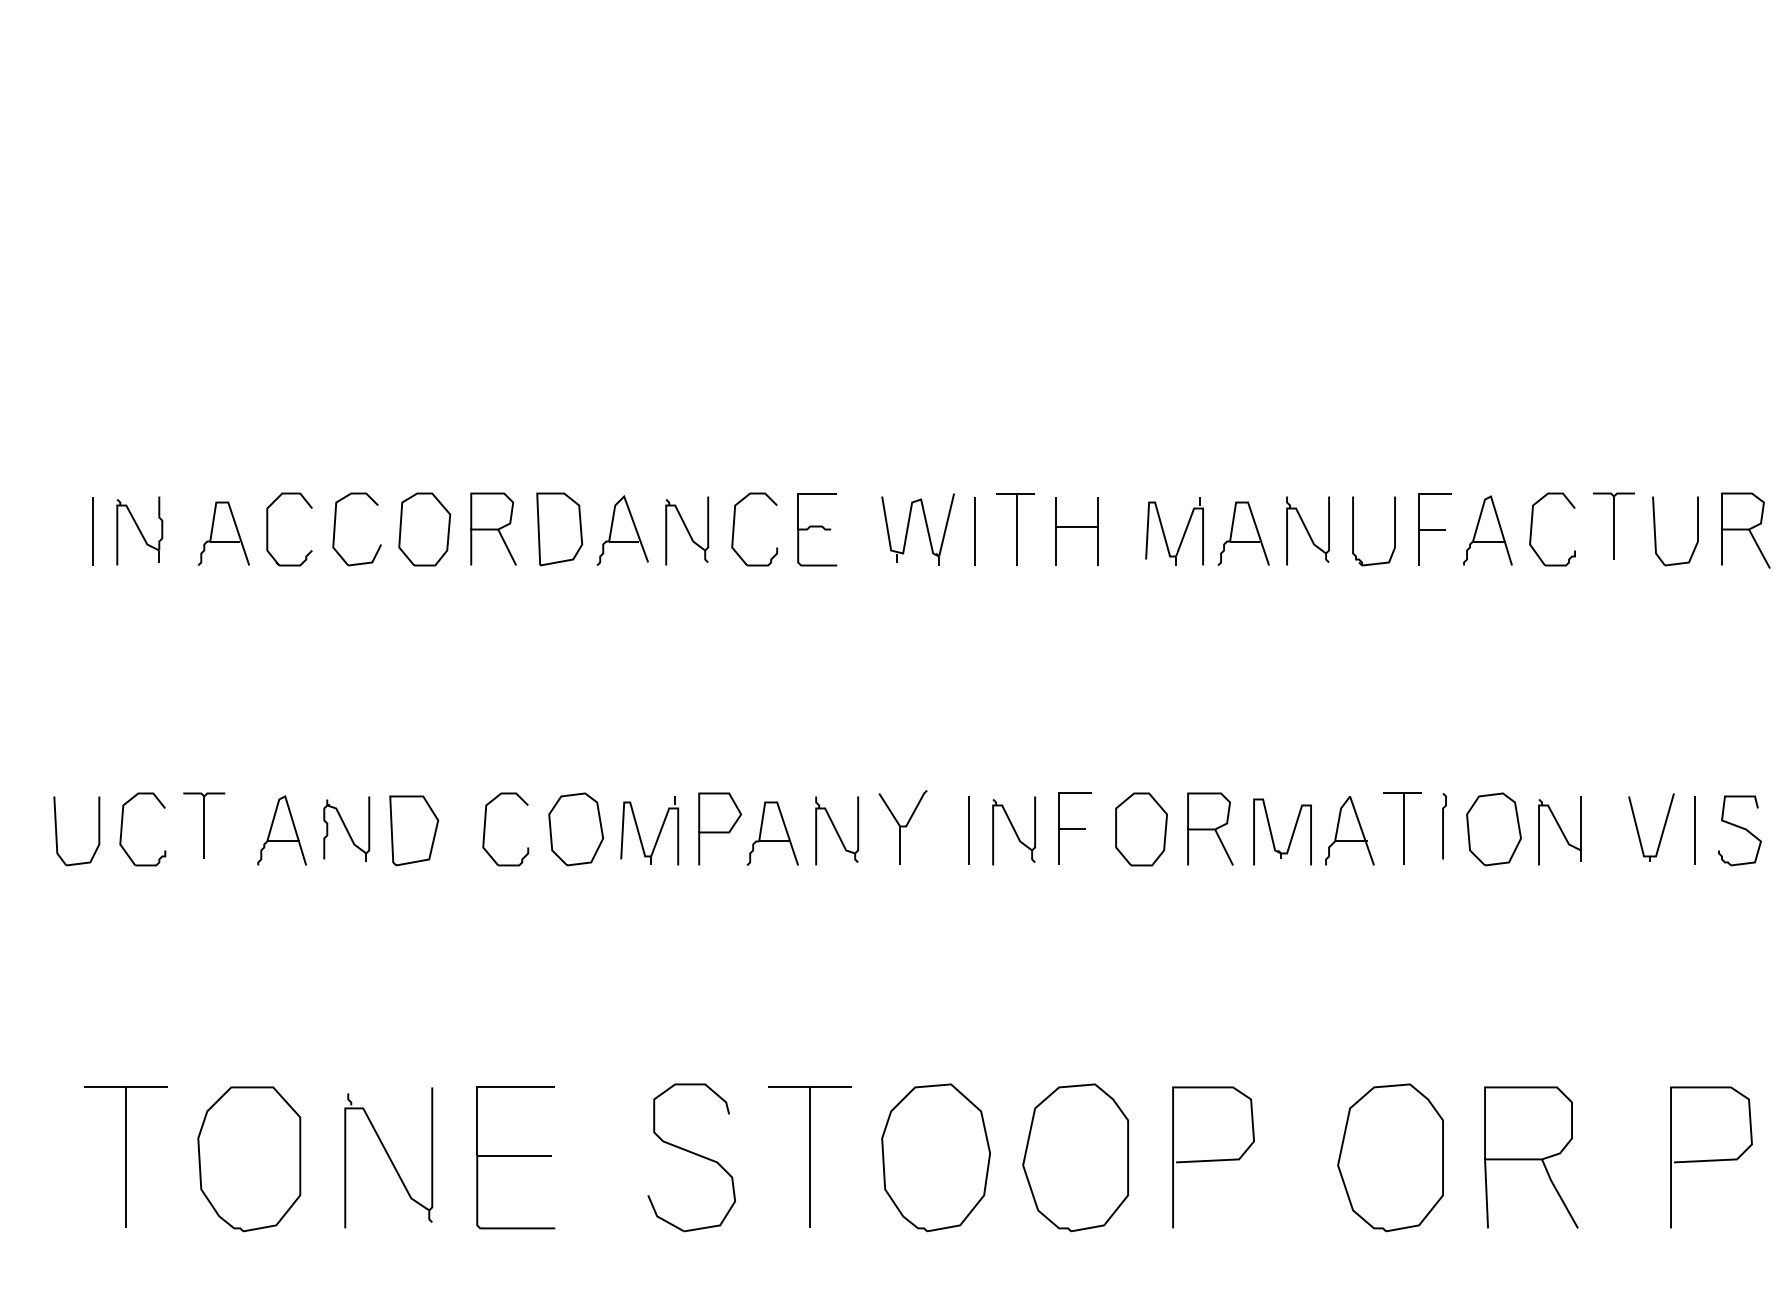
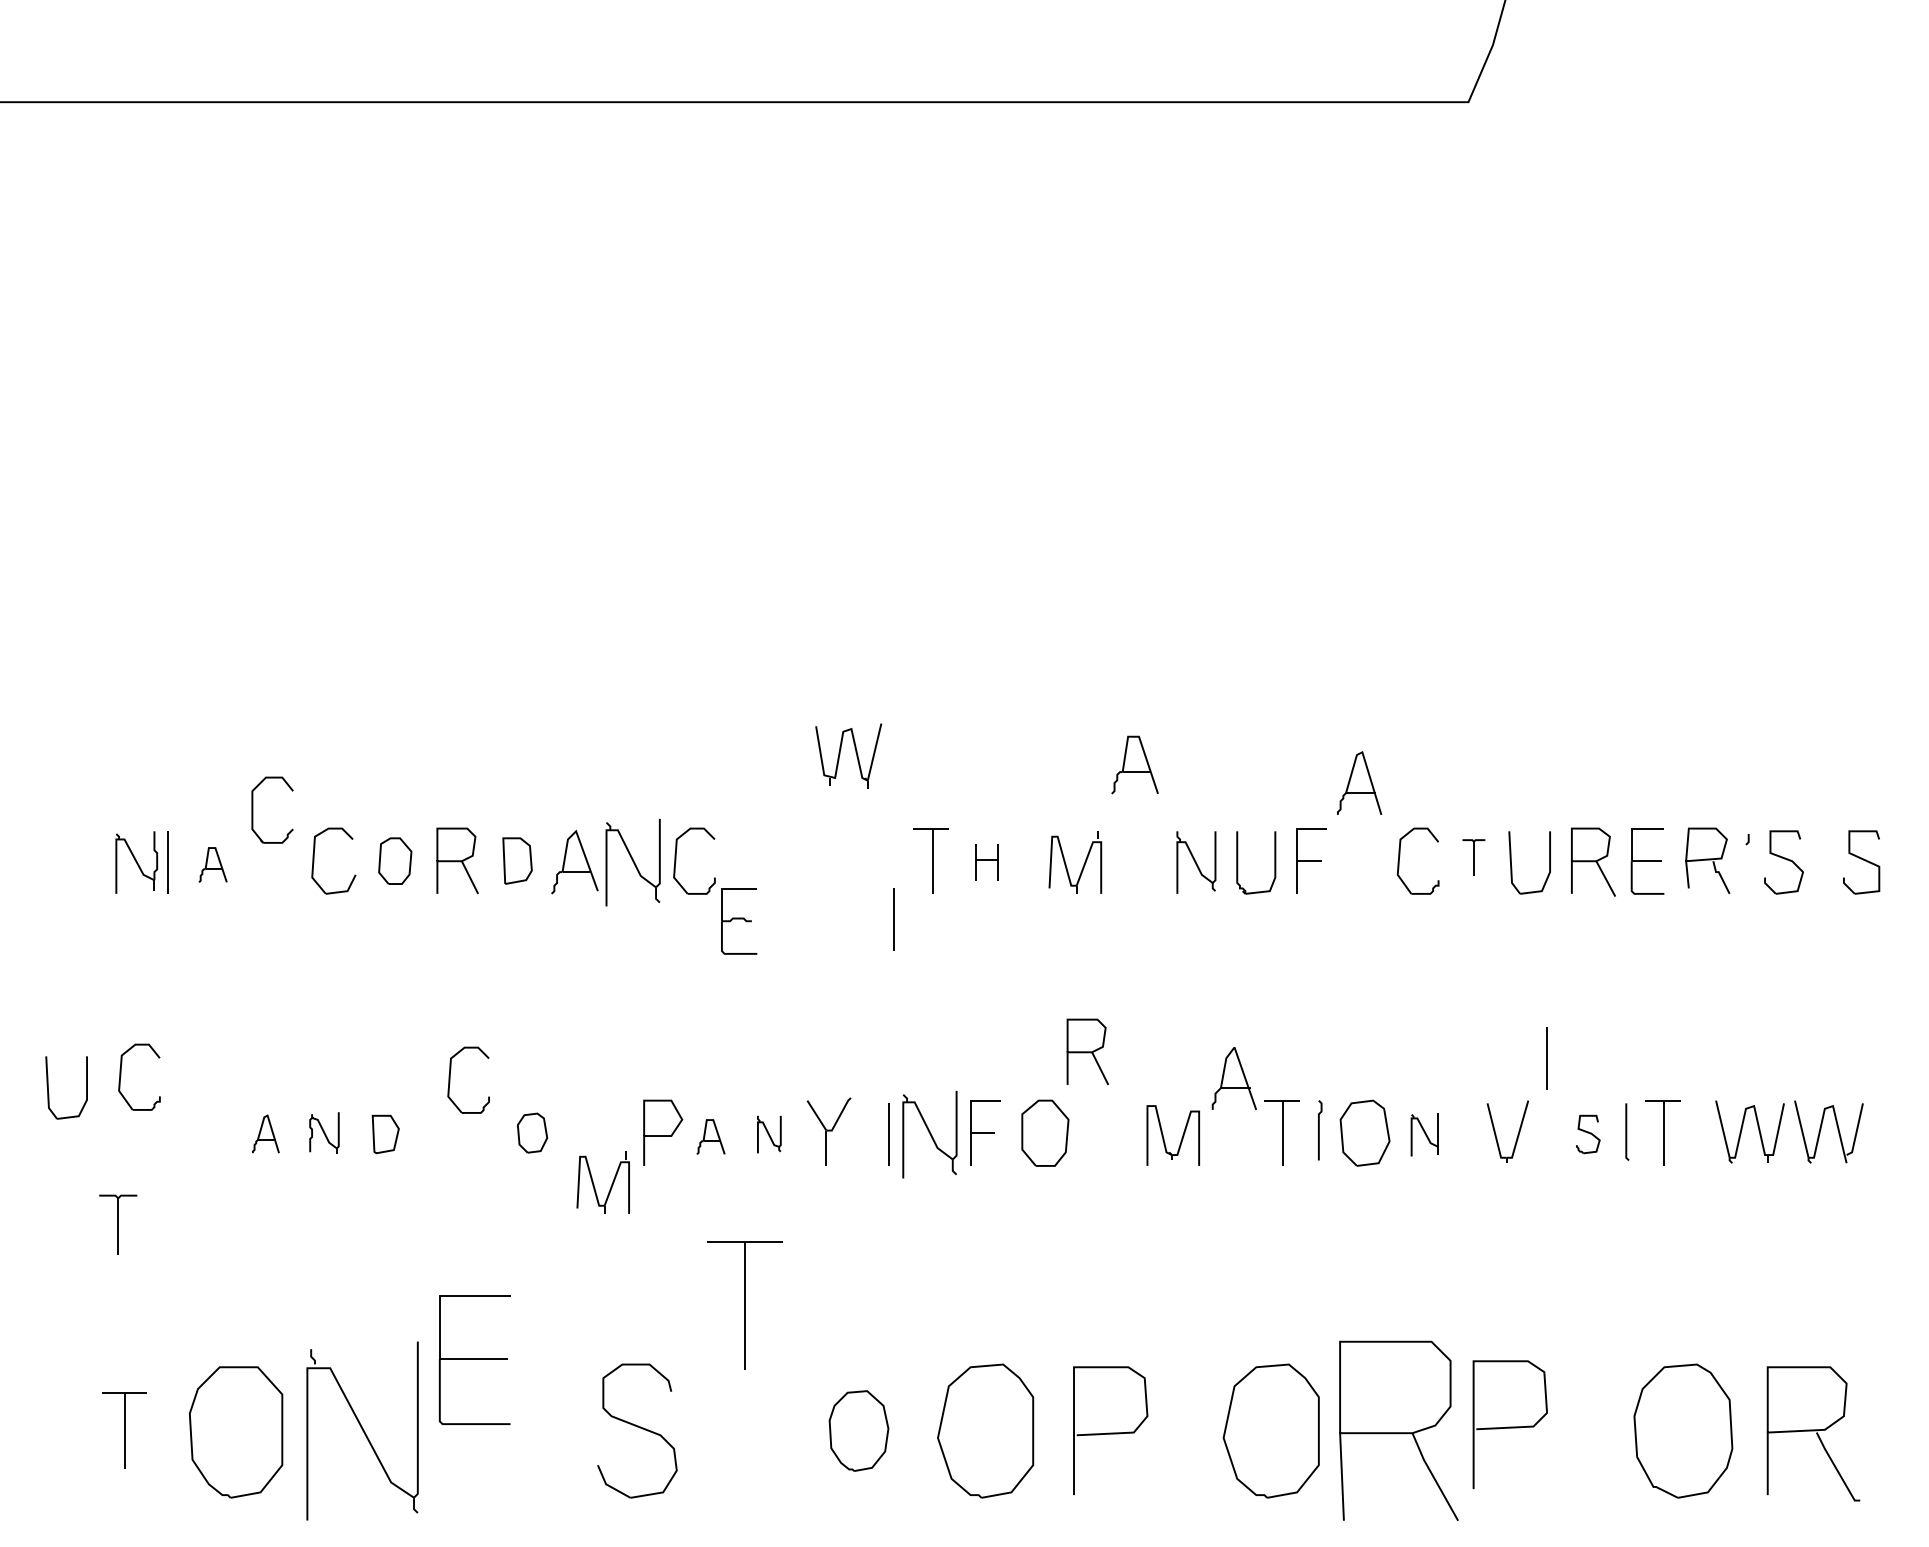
part: (925, 525) -> (855, 752), moved
part: (1613, 525) -> (1473, 857), size x0.6
part: (268, 528) -> (253, 809), moved
part: (425, 528) -> (395, 860), size x0.7
part: (559, 528) -> (517, 860), size x0.7
part: (817, 529) -> (739, 921), moved
part: (1487, 529) -> (1359, 782), moved
line: (93, 530) -> (167, 862), moved
part: (687, 530) -> (633, 862), size x1.4
line: (974, 530) -> (893, 919), moved
part: (1076, 530) -> (986, 862), size x0.6
part: (223, 533) -> (212, 864), size x0.6
part: (1243, 533) -> (1134, 764), moved
part: (204, 825) -> (118, 1224), moved
part: (122, 828) -> (121, 1076), moved
part: (346, 828) -> (324, 1132), size x0.7
part: (485, 828) -> (450, 1079), moved
part: (576, 828) -> (532, 1132), size x0.6
part: (1210, 828) -> (1087, 1051), moved
part: (281, 829) -> (265, 1133), size x0.6
part: (56, 830) -> (48, 1087), moved
part: (414, 830) -> (385, 1134), size x0.6
part: (837, 830) -> (769, 1134), size x0.6
part: (1013, 830) -> (929, 1134), size x1.4
part: (1348, 830) -> (1233, 1078), moved
part: (1559, 830) -> (1424, 1134), size x0.7
line: (1694, 830) -> (1546, 1058), moved
part: (1740, 830) -> (1588, 1134), size x0.6
part: (640, 833) -> (594, 1184), moved
part: (772, 833) -> (710, 1136), size x0.6
part: (126, 1157) -> (124, 1430), size x0.6
part: (515, 1157) -> (474, 1359), moved
part: (809, 1157) -> (744, 1305), moved
part: (935, 1157) -> (858, 1430), size x0.6
part: (1530, 1157) -> (1398, 1430), size x1.4
part: (388, 1158) -> (362, 1431), size x1.4
curve: (1710, 1159) -> (1509, 1426), moved

